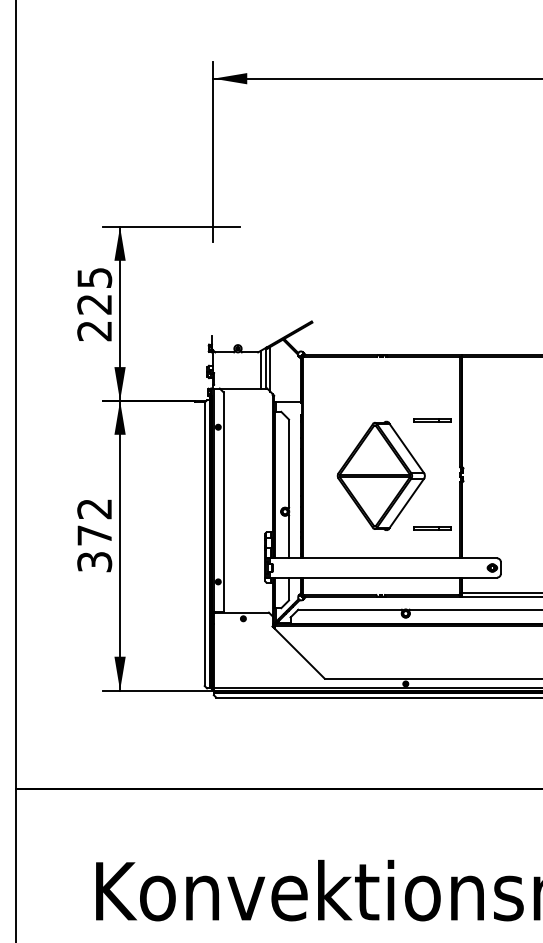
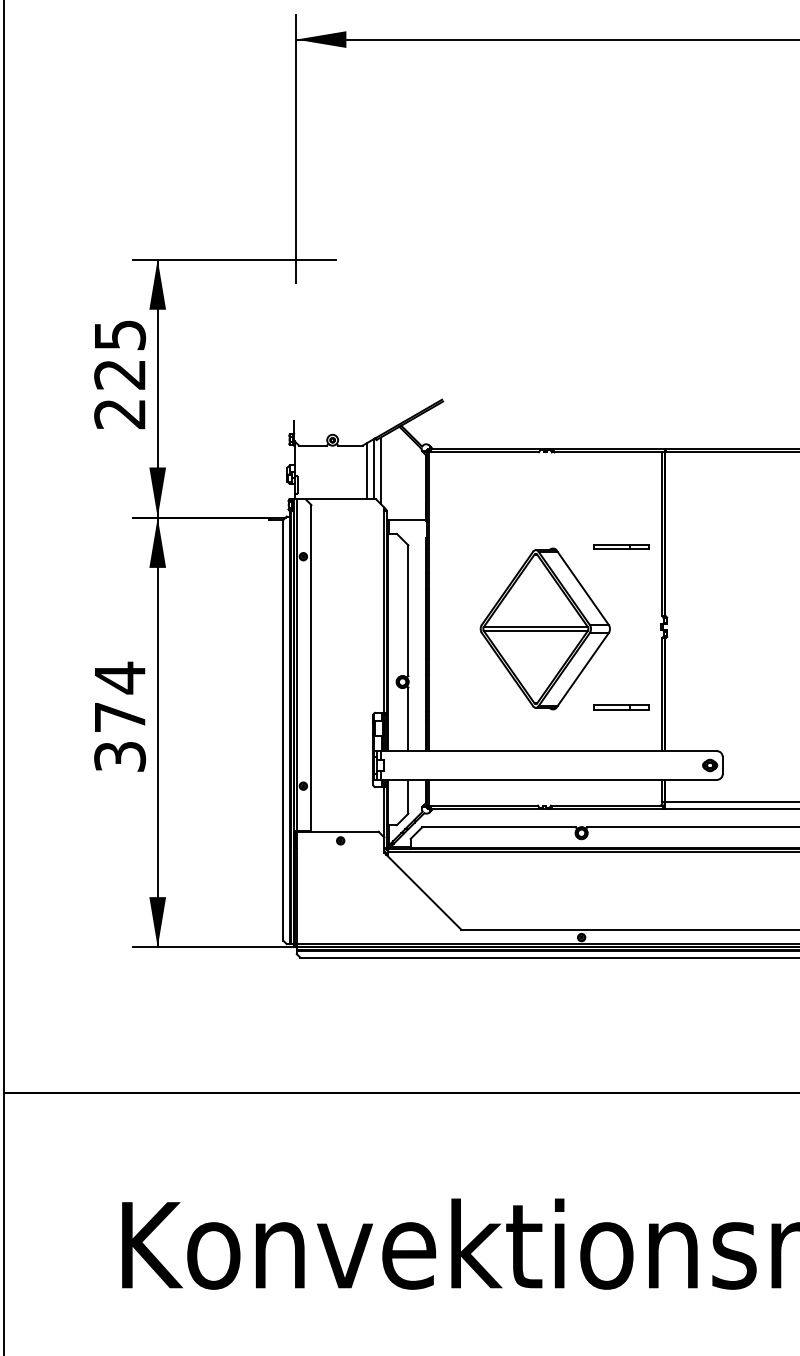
text: (94, 509) -> (119, 678), 372 -> 374

